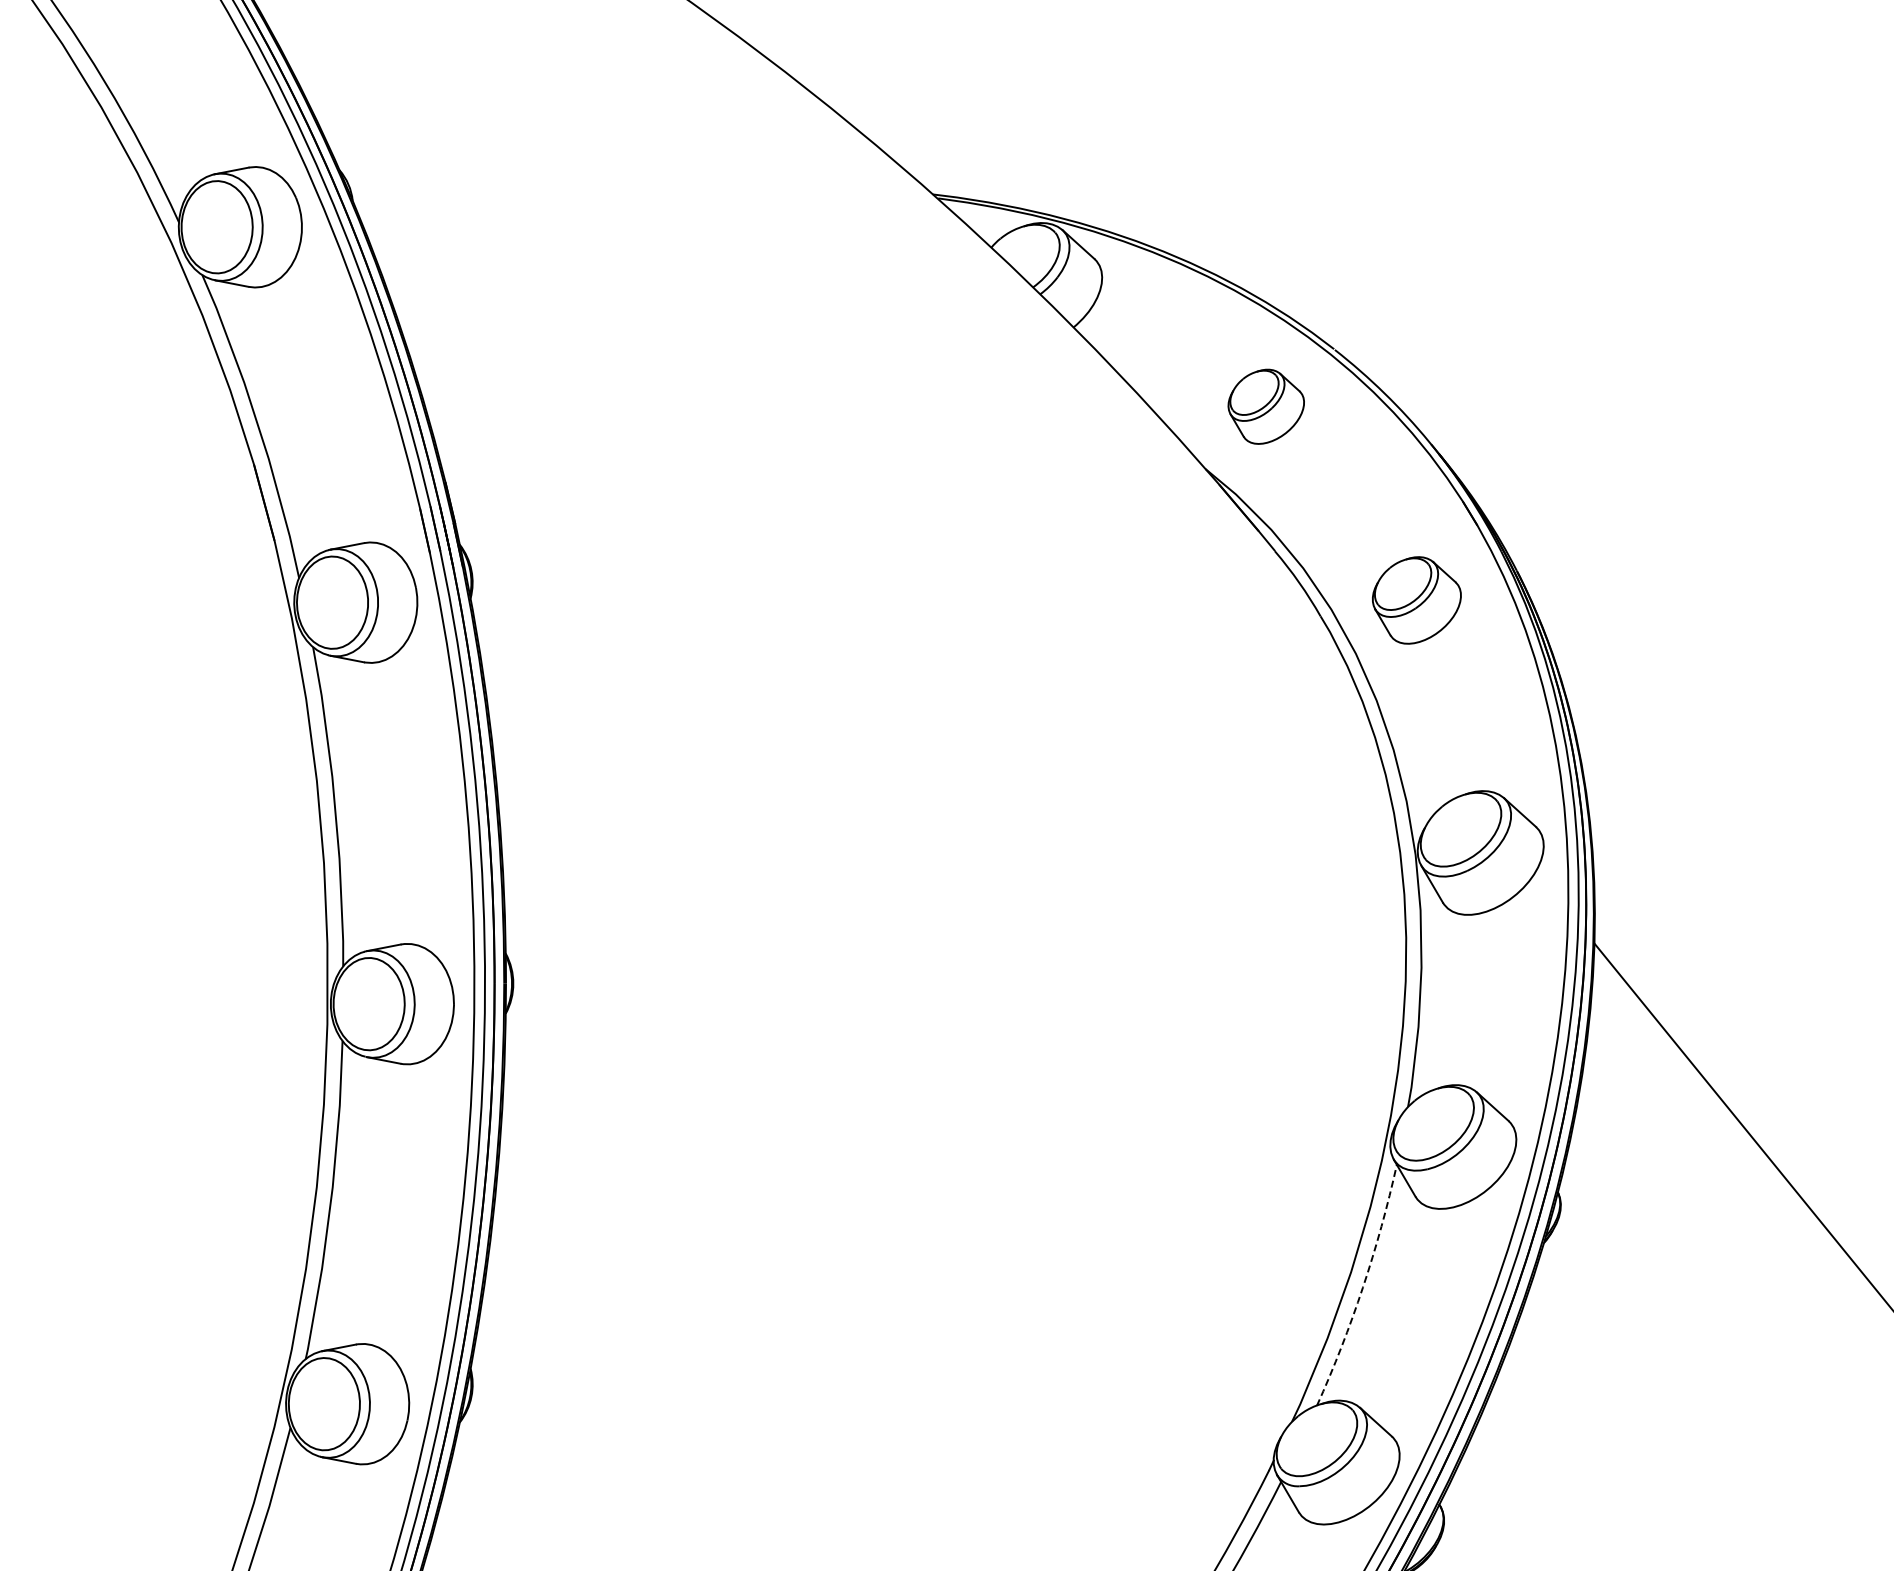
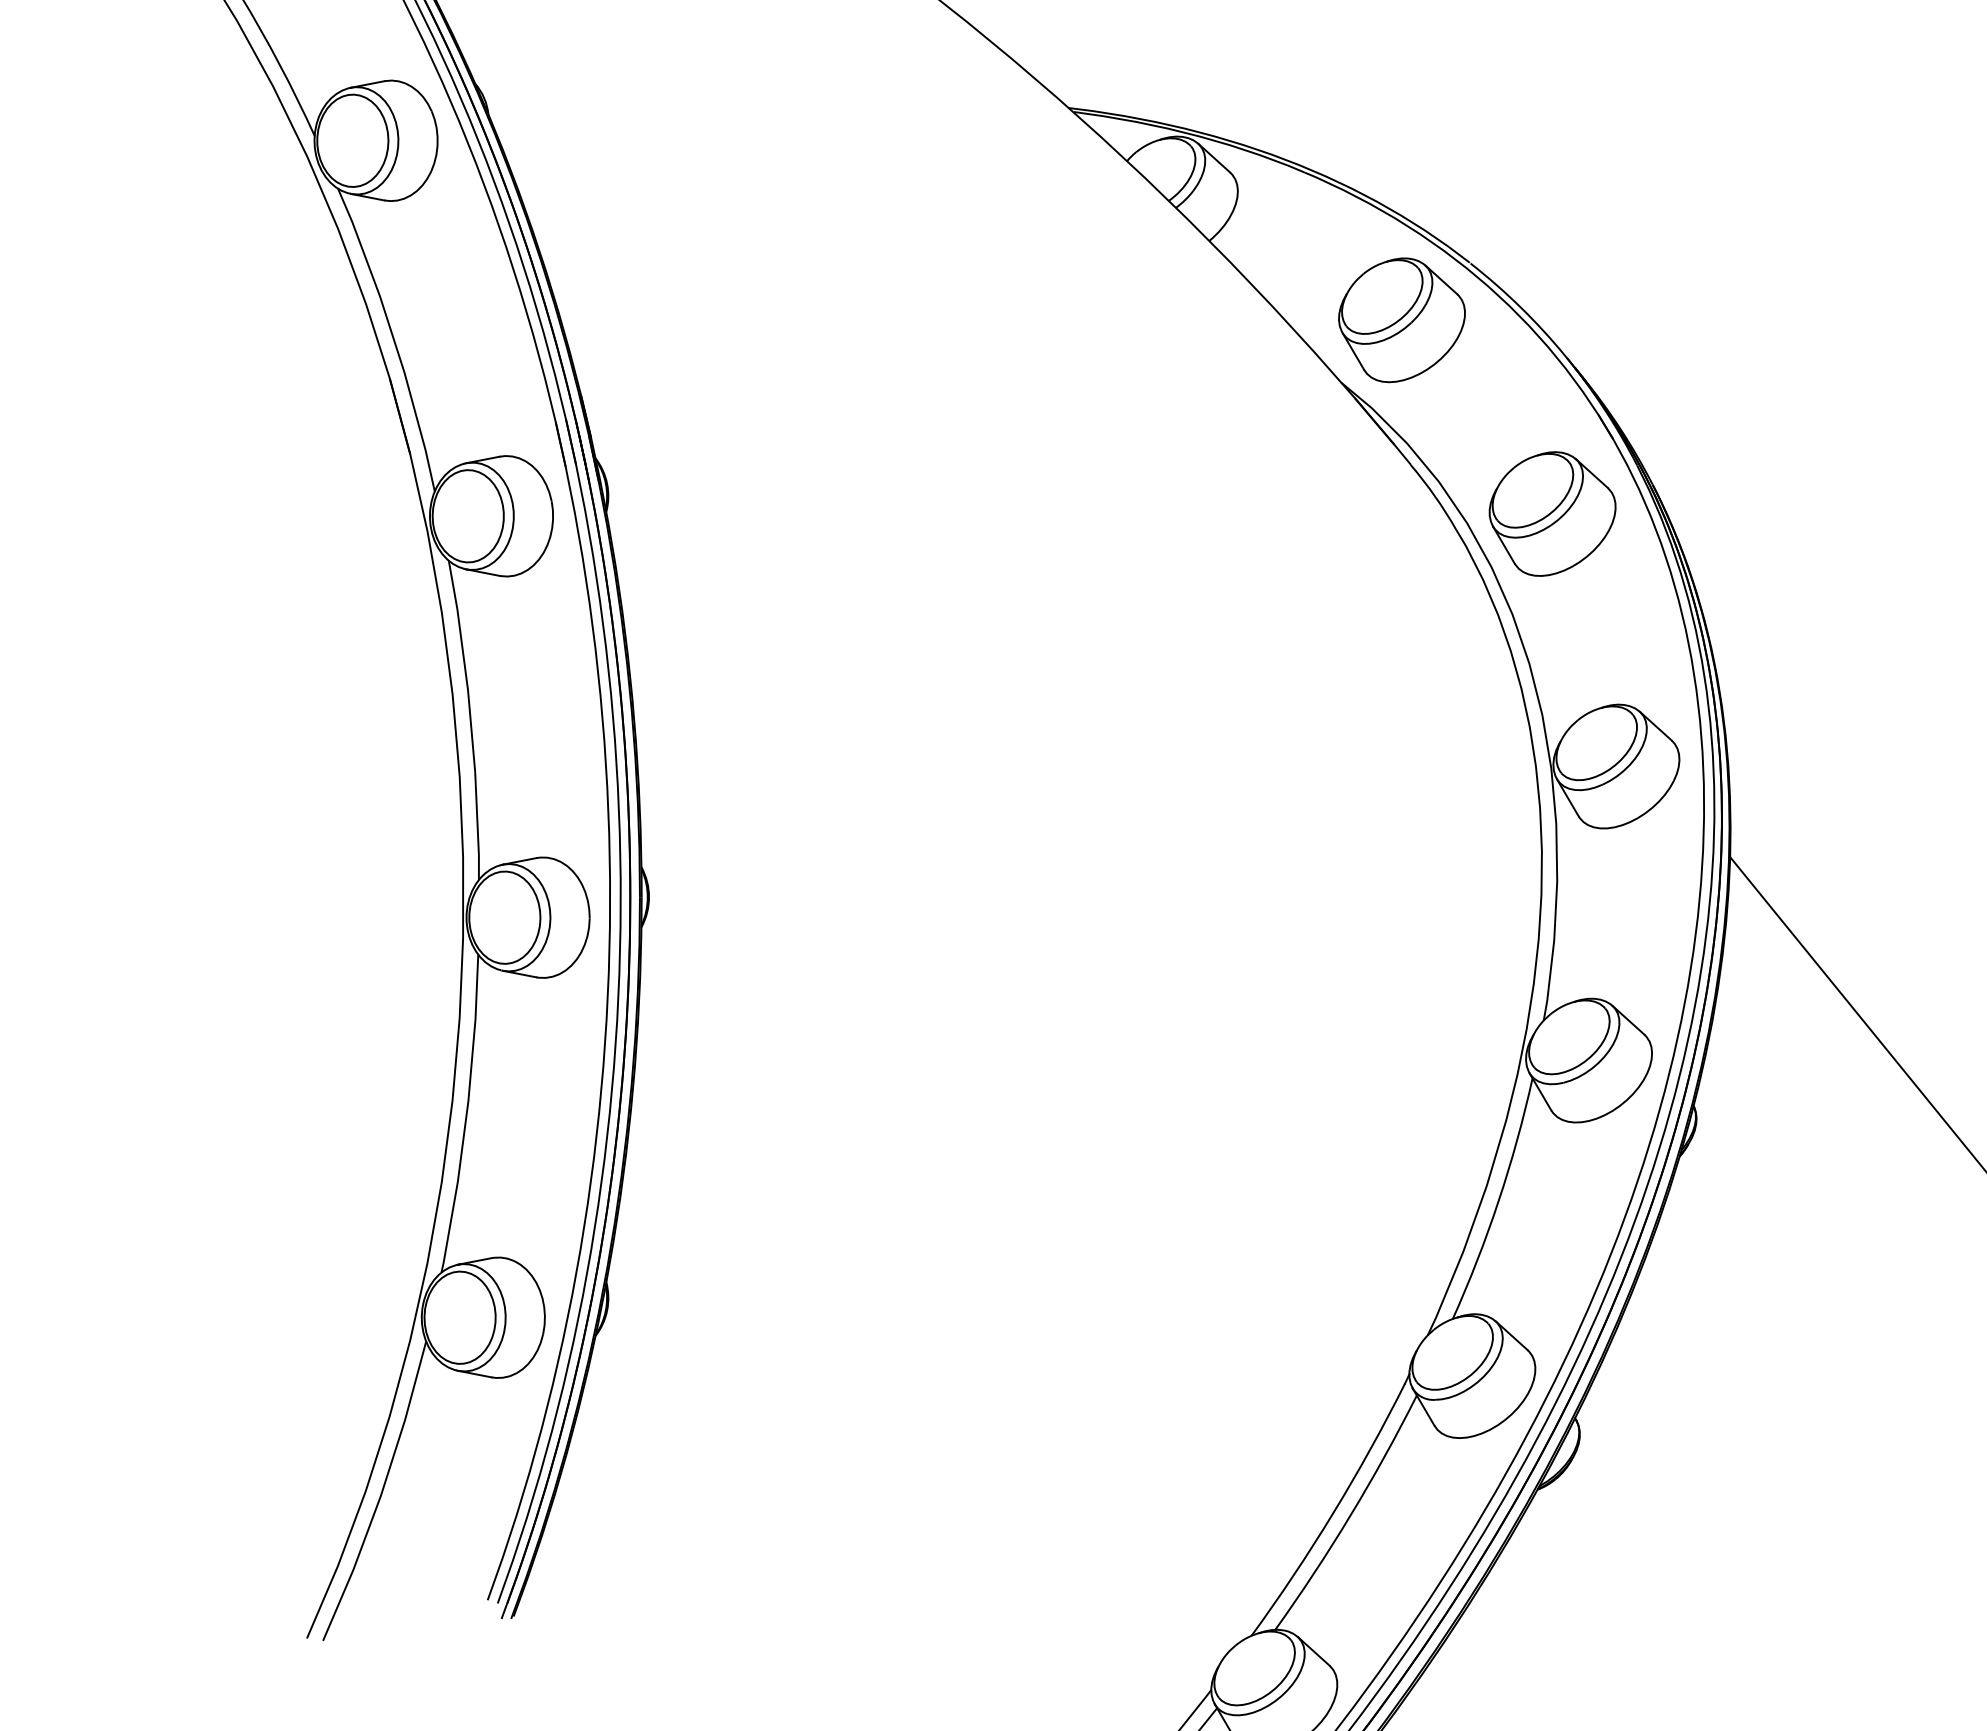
part: (1265, 406) -> (1401, 320), size x1.67
part: (1416, 599) -> (1552, 513), size x1.43
arc: (1362, 1286) -> (1498, 1200), dashed -> solid

